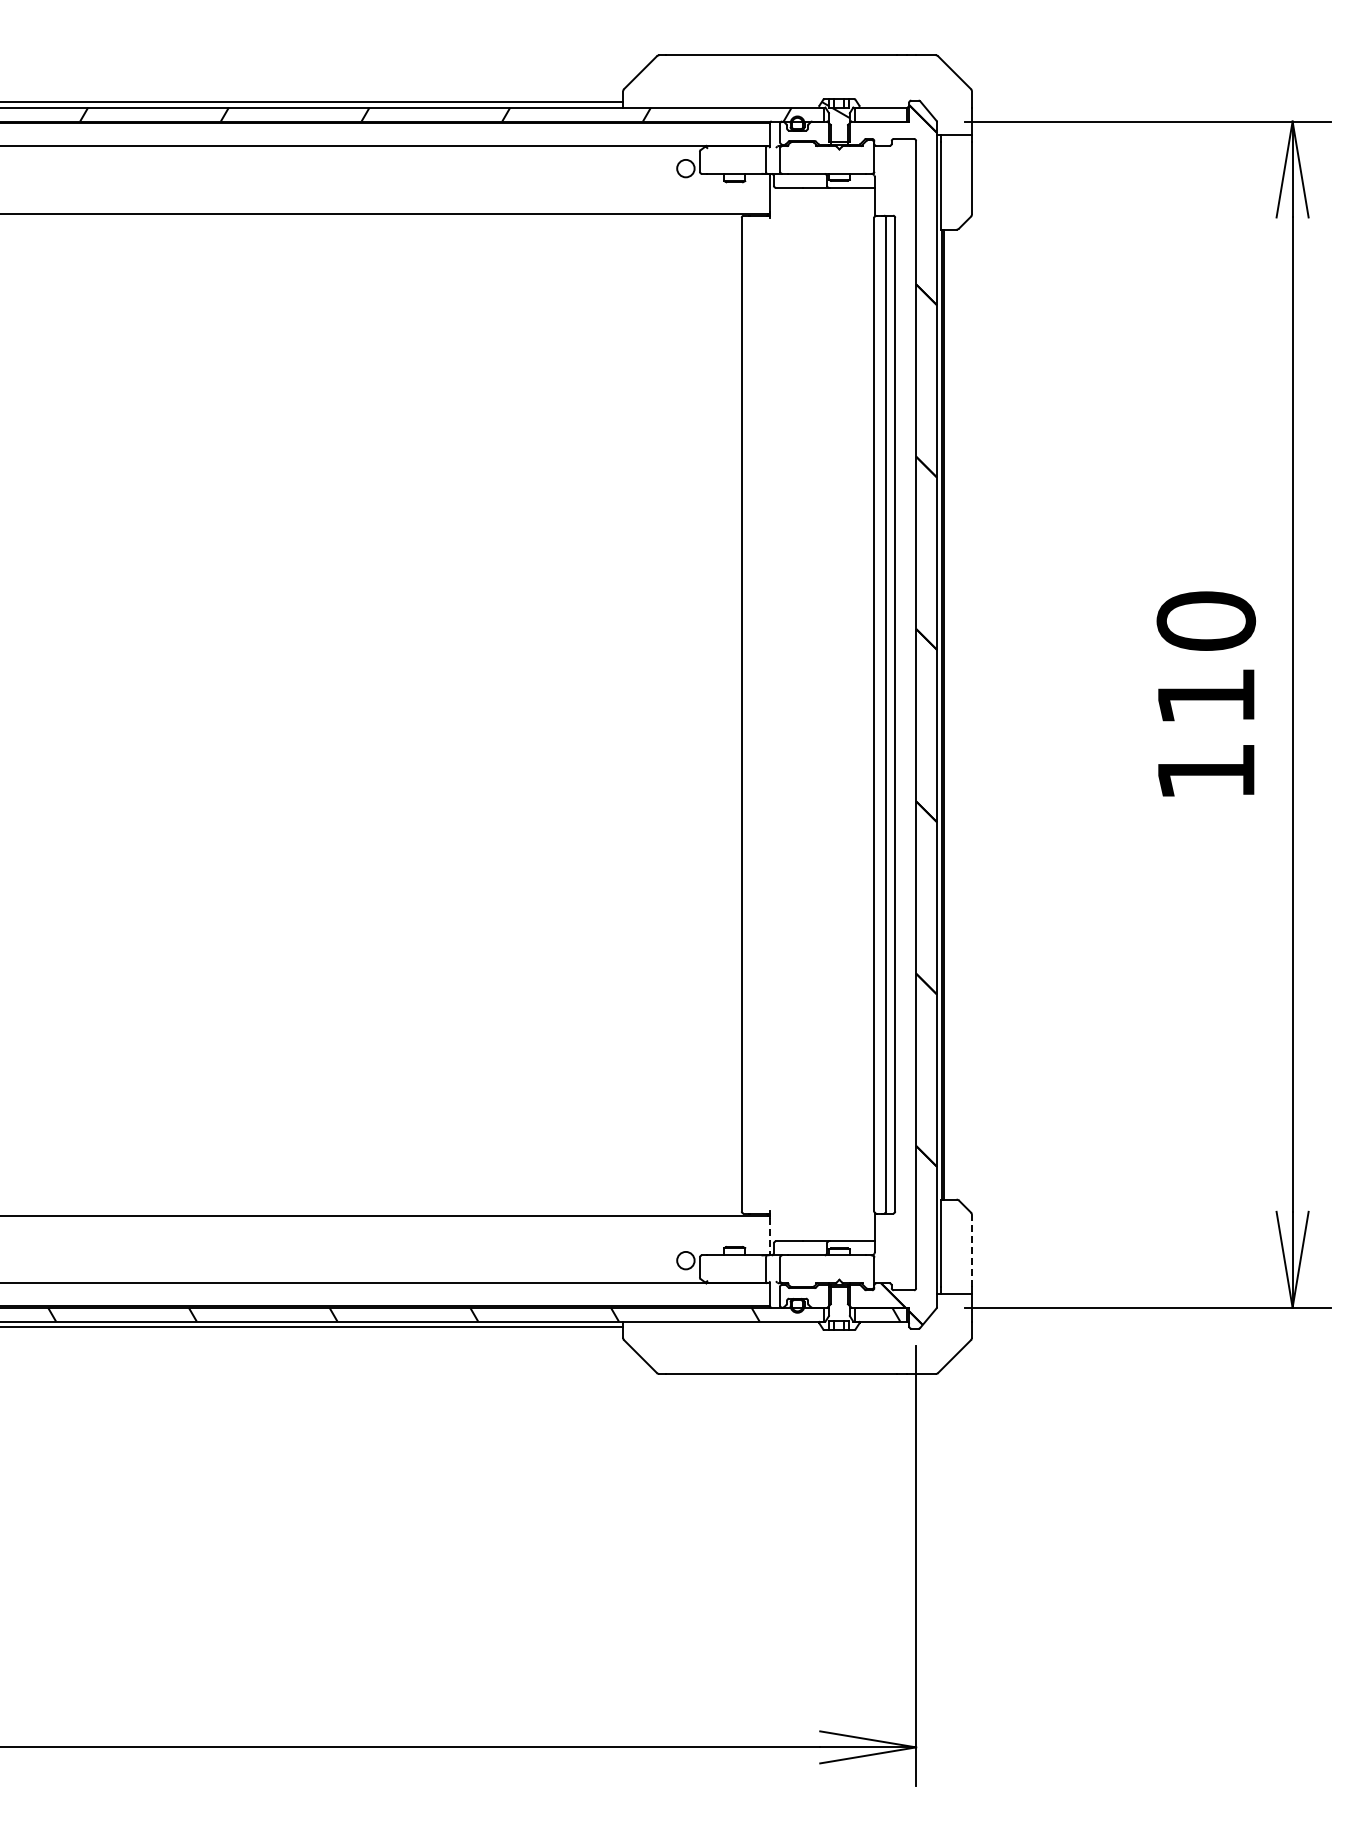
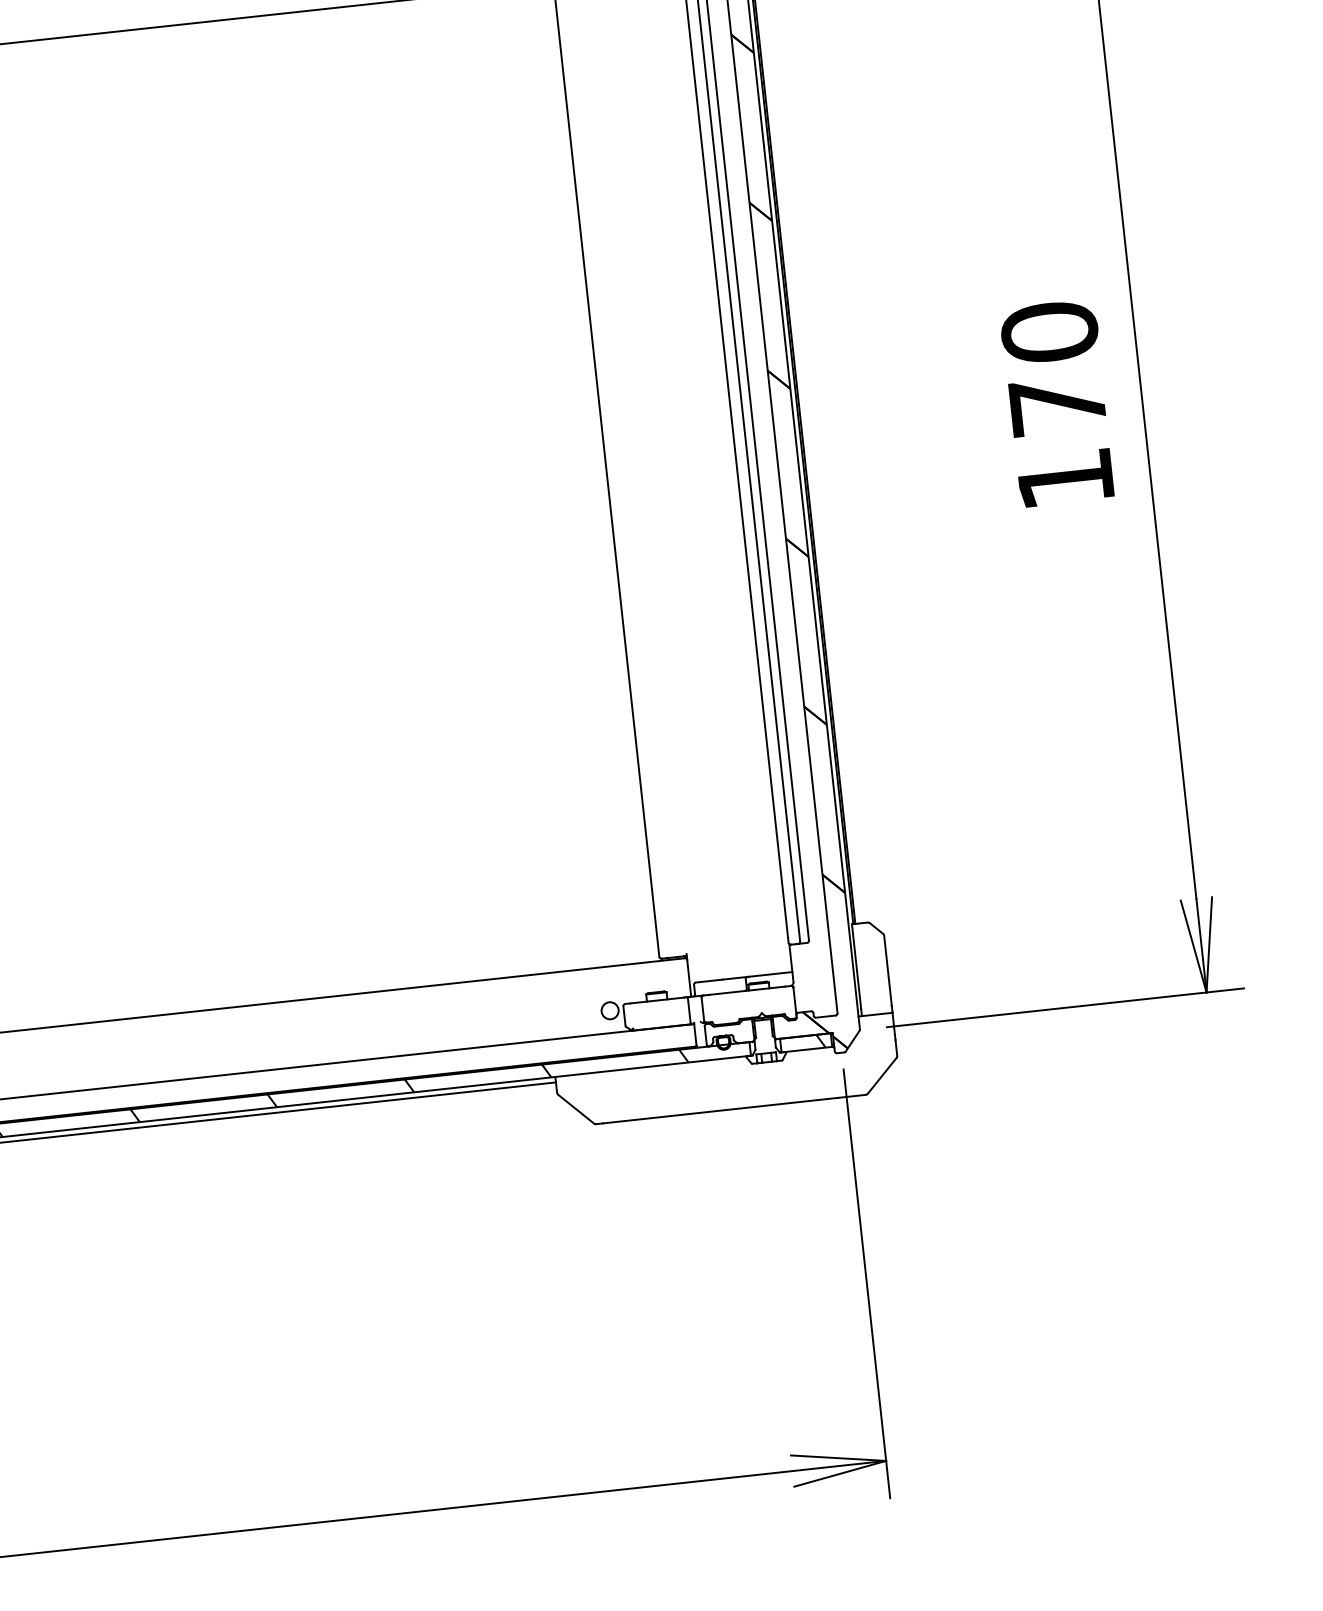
text: (1206, 696) -> (1057, 405), 110 -> 170
line: (769, 1236) -> (689, 978), dashed -> solid
line: (971, 1250) -> (887, 970), dashed -> solid

